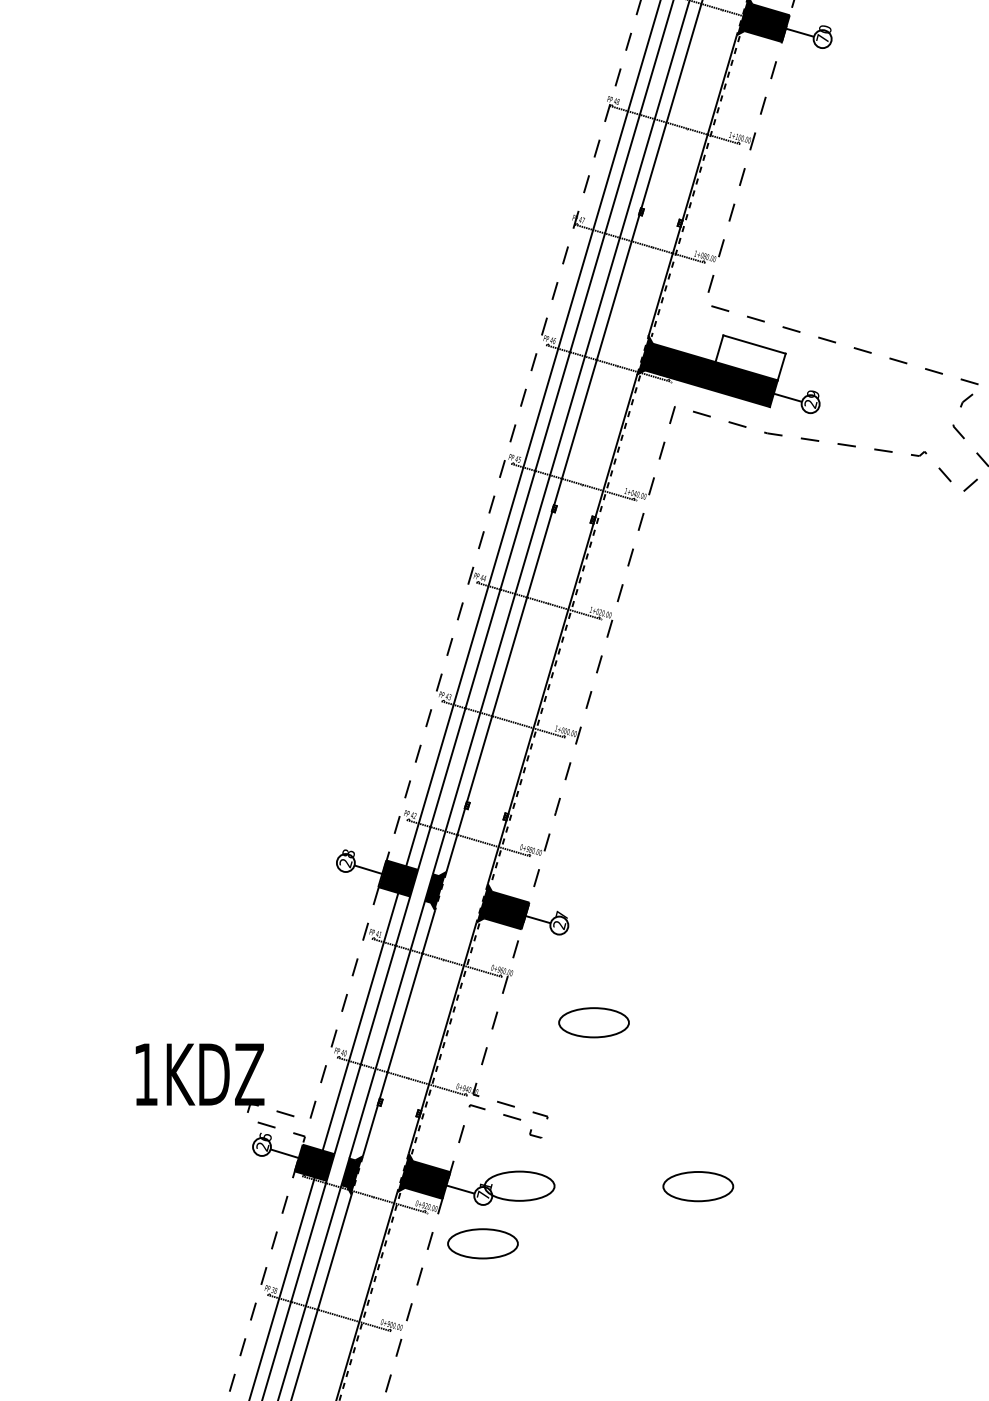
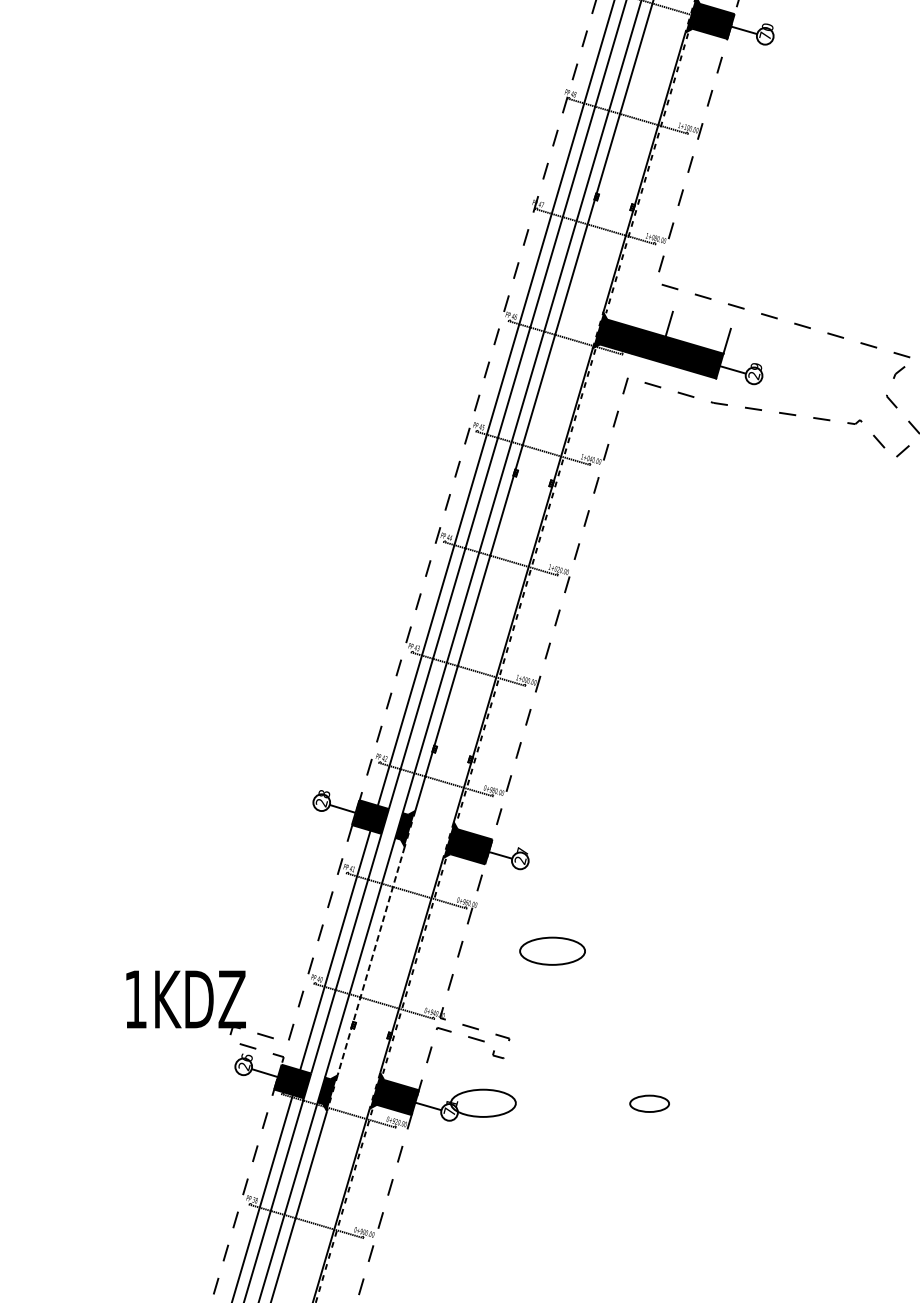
line: (754, 344) -> (701, 320), removed
line: (398, 1033) -> (370, 961), solid -> dashed
part: (698, 1186) -> (649, 1103), size x0.6
part: (482, 1243) -> (448, 1156), removed

